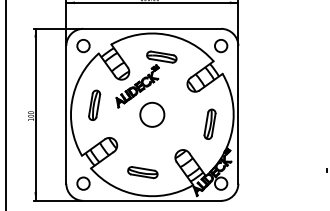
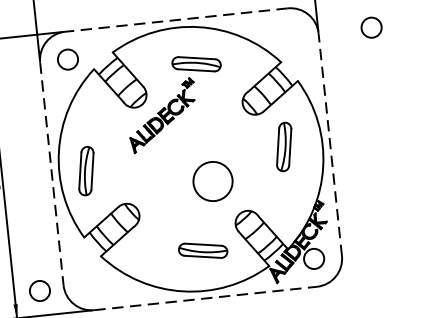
line: (152, 28) -> (176, 19), solid -> dashed
circle: (221, 46) -> (372, 28), moved
part: (94, 104) -> (86, 169), moved
line: (66, 114) -> (52, 173), solid -> dashed
circle: (152, 114) -> (213, 180), moved
line: (238, 114) -> (330, 144), solid -> dashed
part: (209, 123) -> (283, 145), moved
part: (142, 172) -> (202, 250), moved
circle: (83, 183) -> (39, 290), moved
line: (152, 200) -> (205, 297), solid -> dashed

